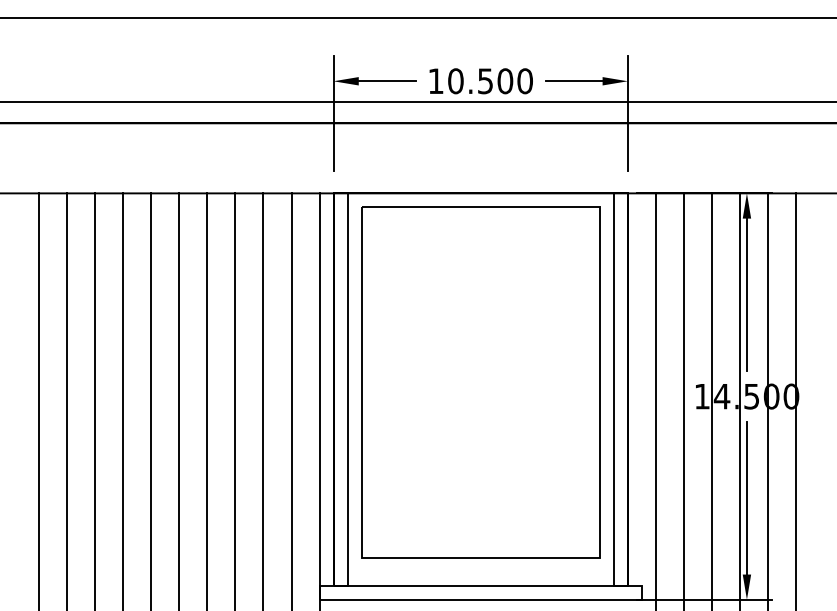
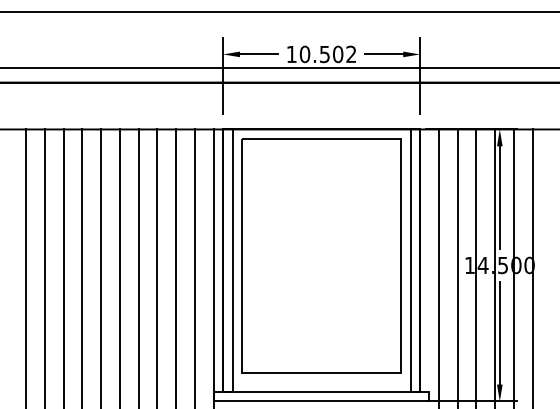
text: (525, 81) -> (351, 54), 10.500 -> 10.502

